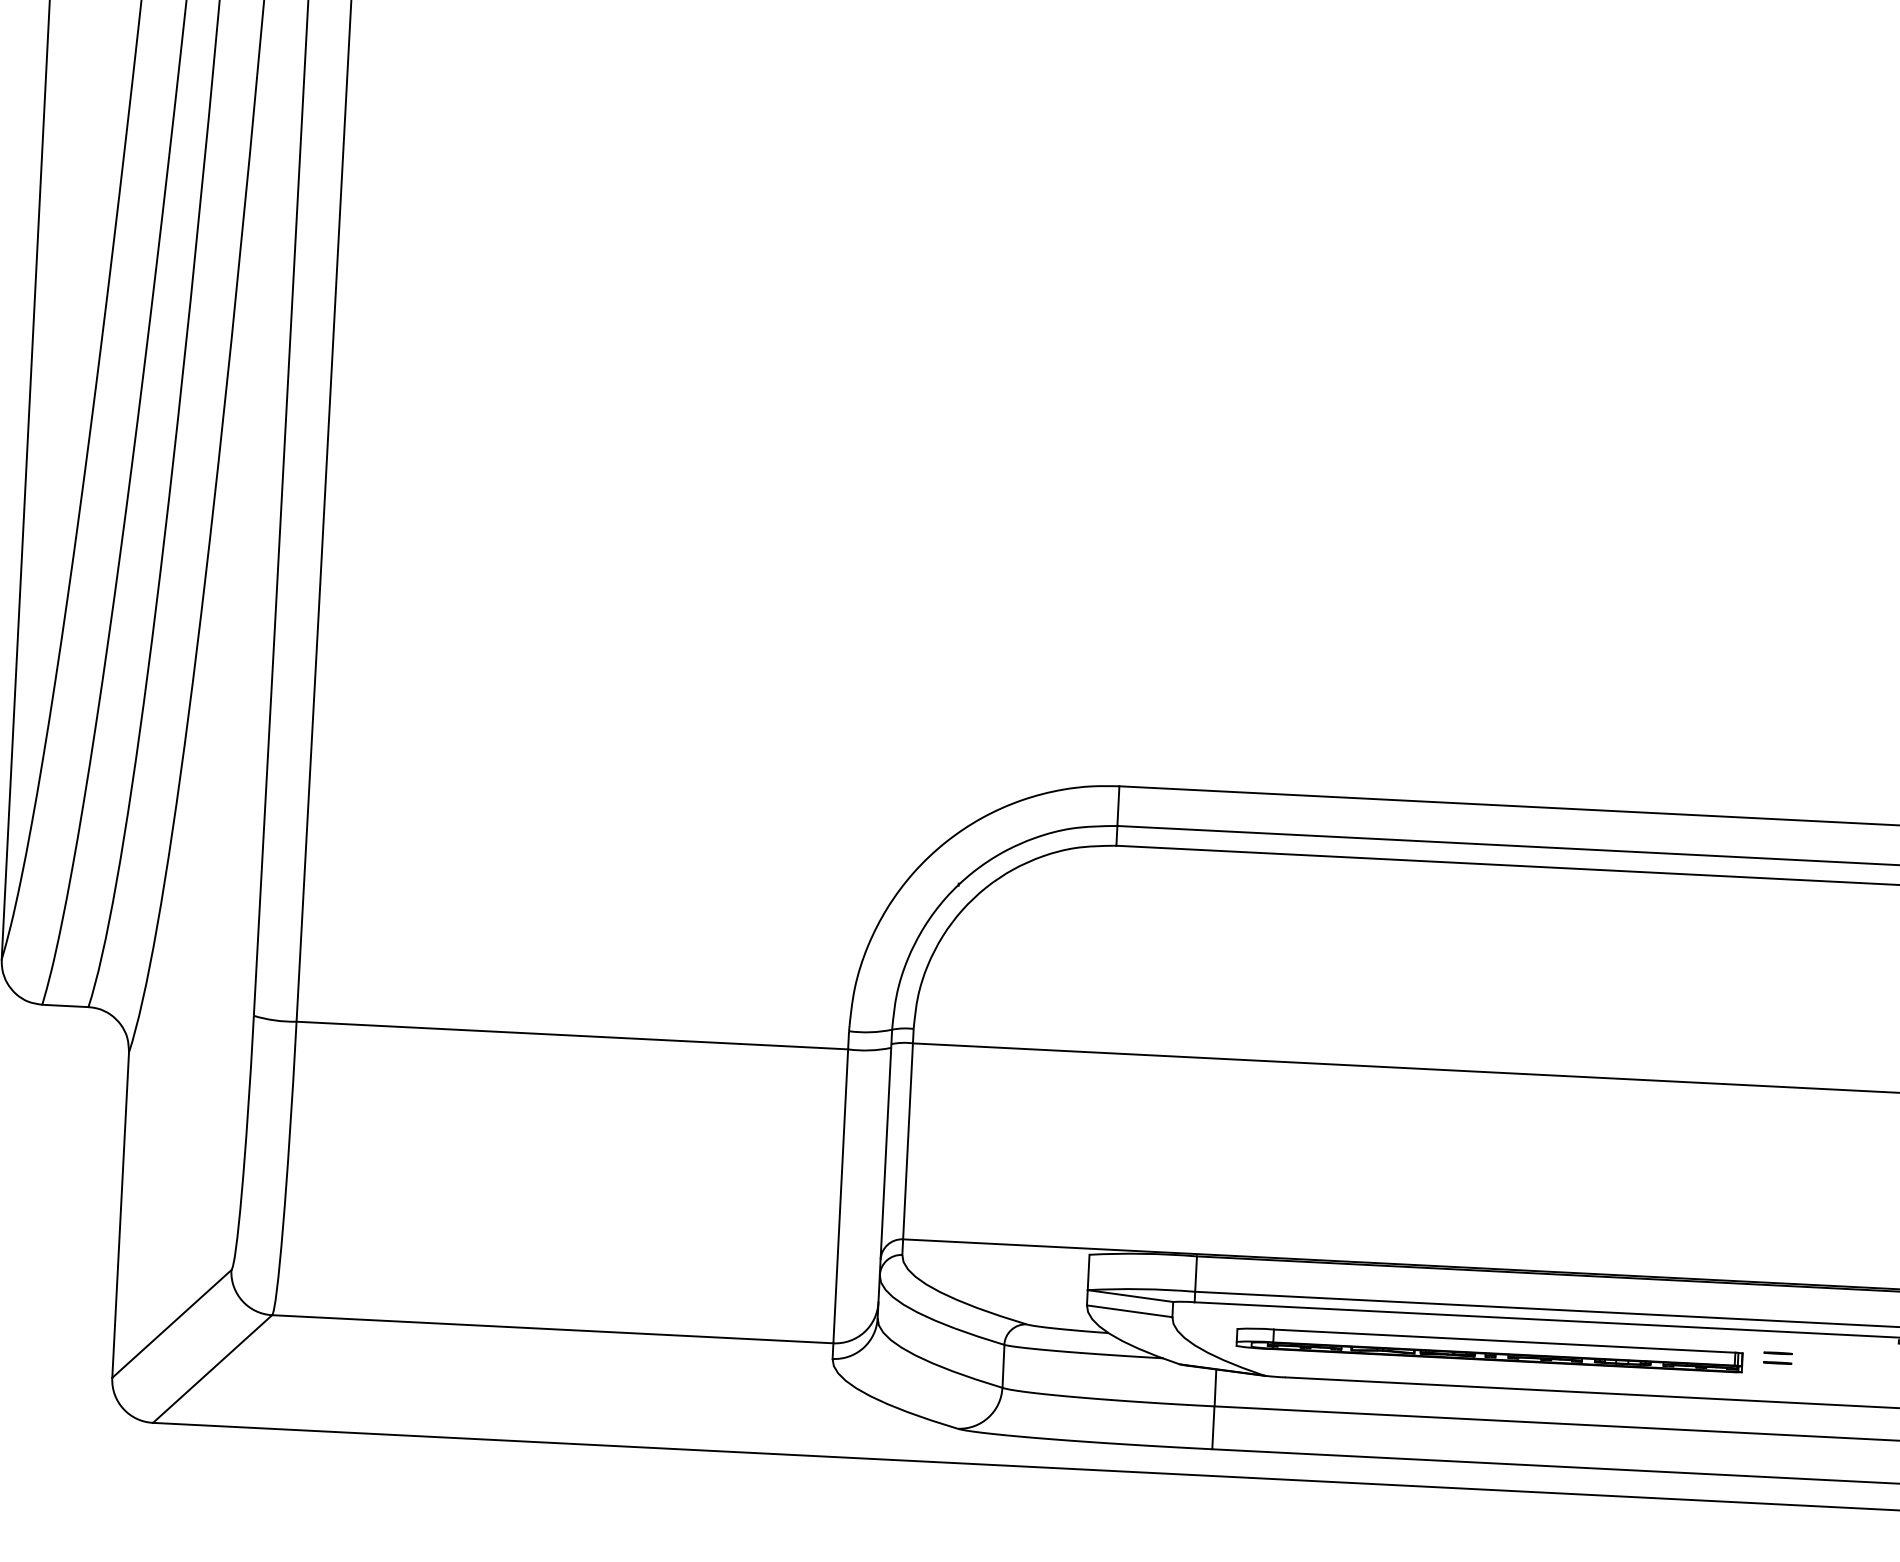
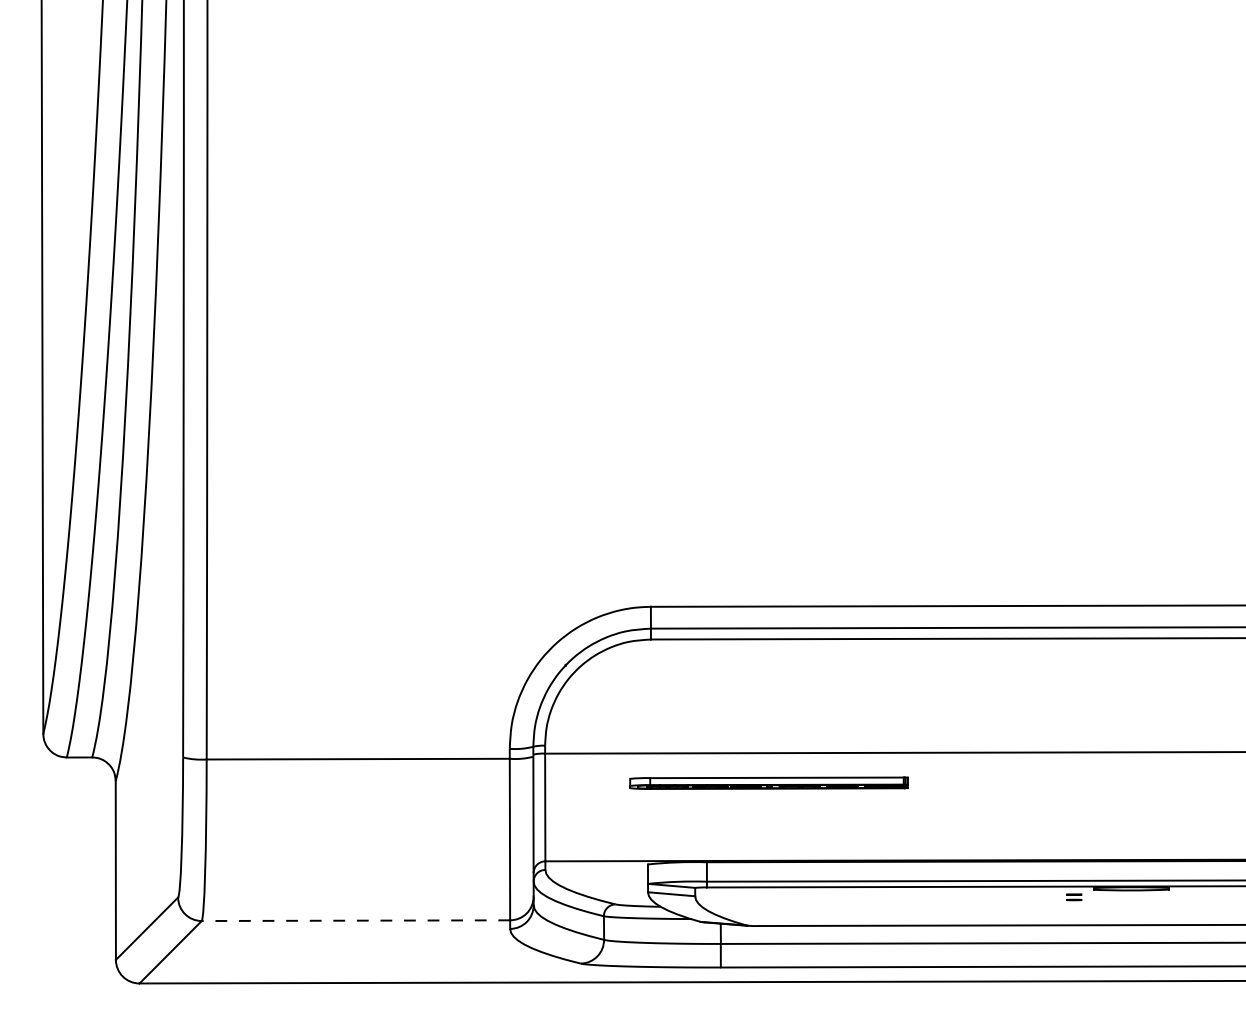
line: (551, 1328) -> (355, 920), solid -> dashed
part: (1488, 1348) -> (768, 782), moved
part: (1778, 1358) -> (1074, 897), moved

